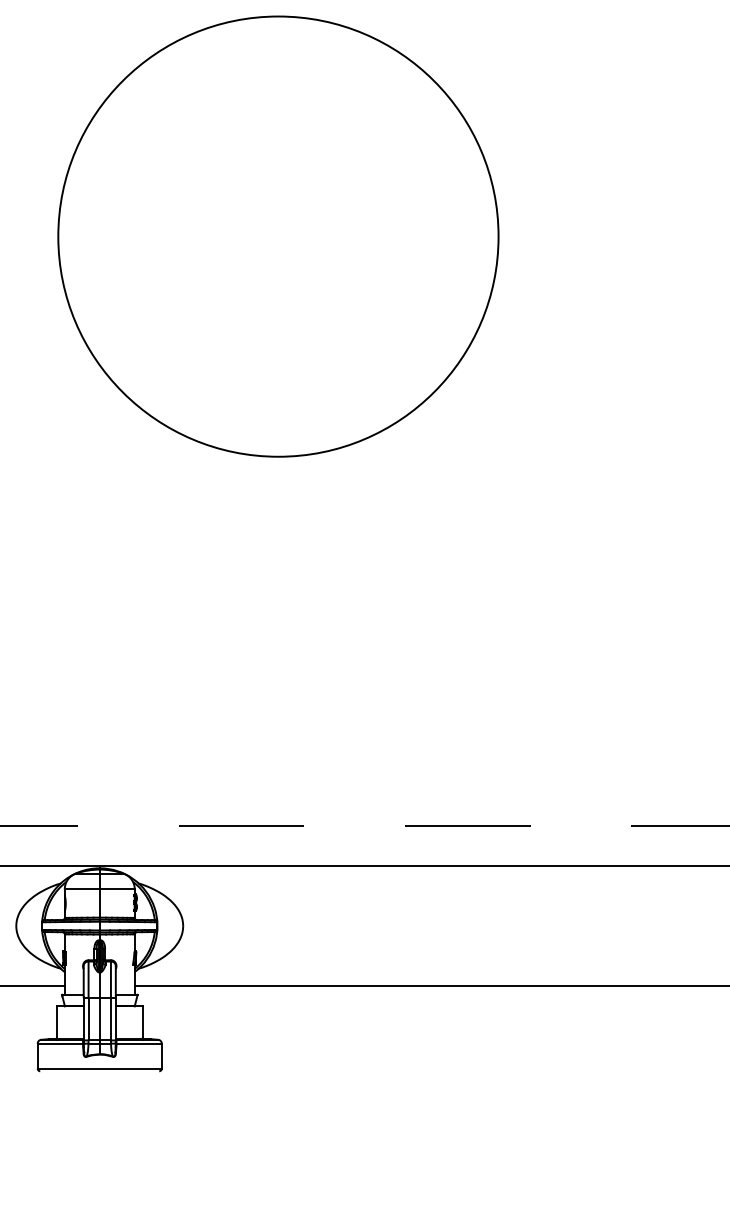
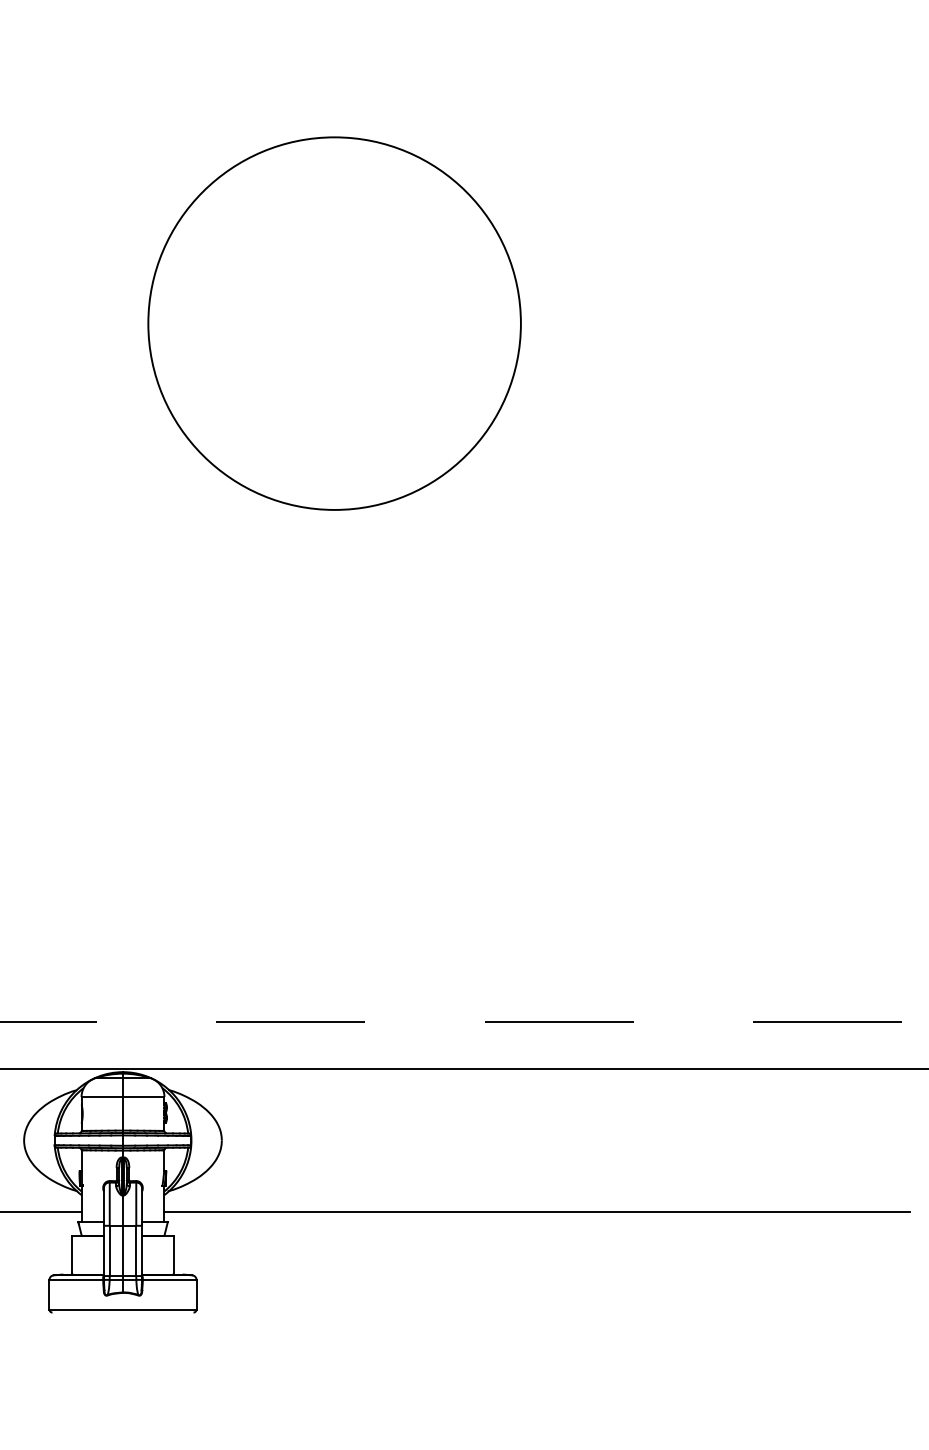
circle: (278, 236) -> (334, 323), size x0.71

